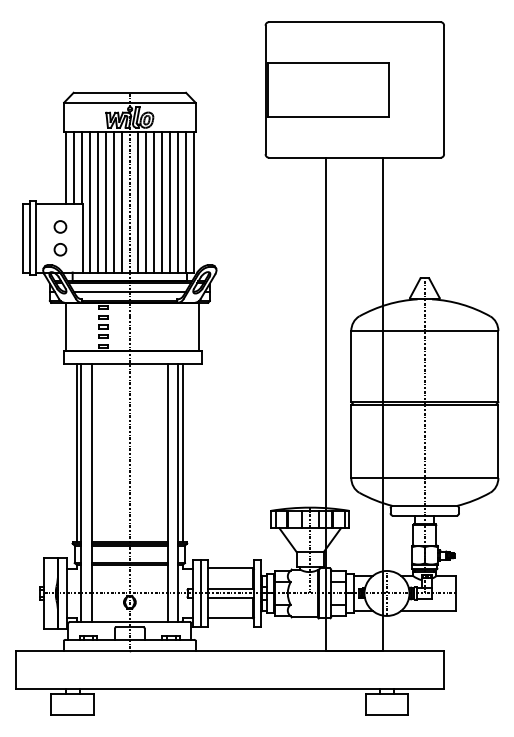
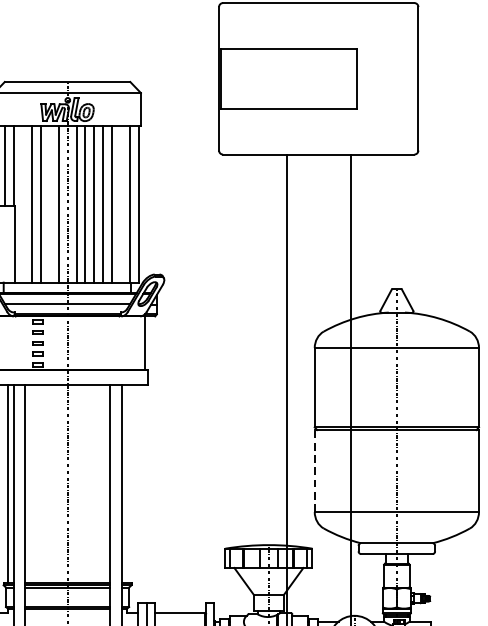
line: (89, 202) -> (22, 204), removed
line: (113, 202) -> (49, 204), removed
line: (177, 202) -> (120, 204), removed
line: (351, 441) -> (315, 471), solid -> dashed
line: (182, 452) -> (126, 483), removed

